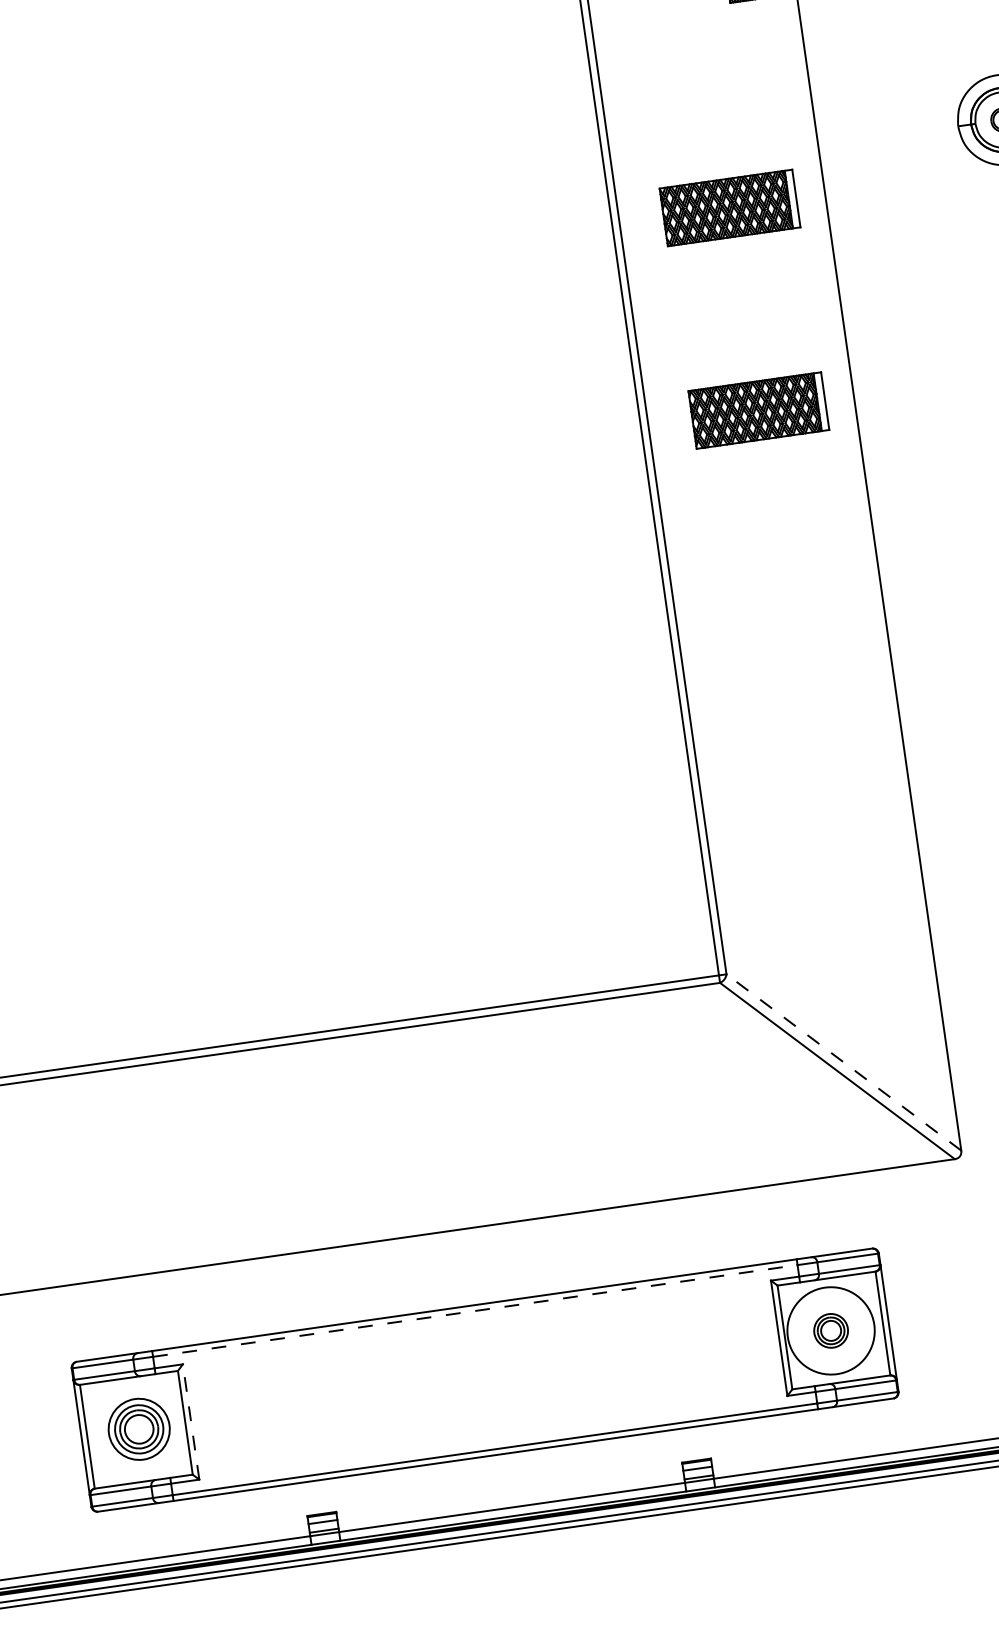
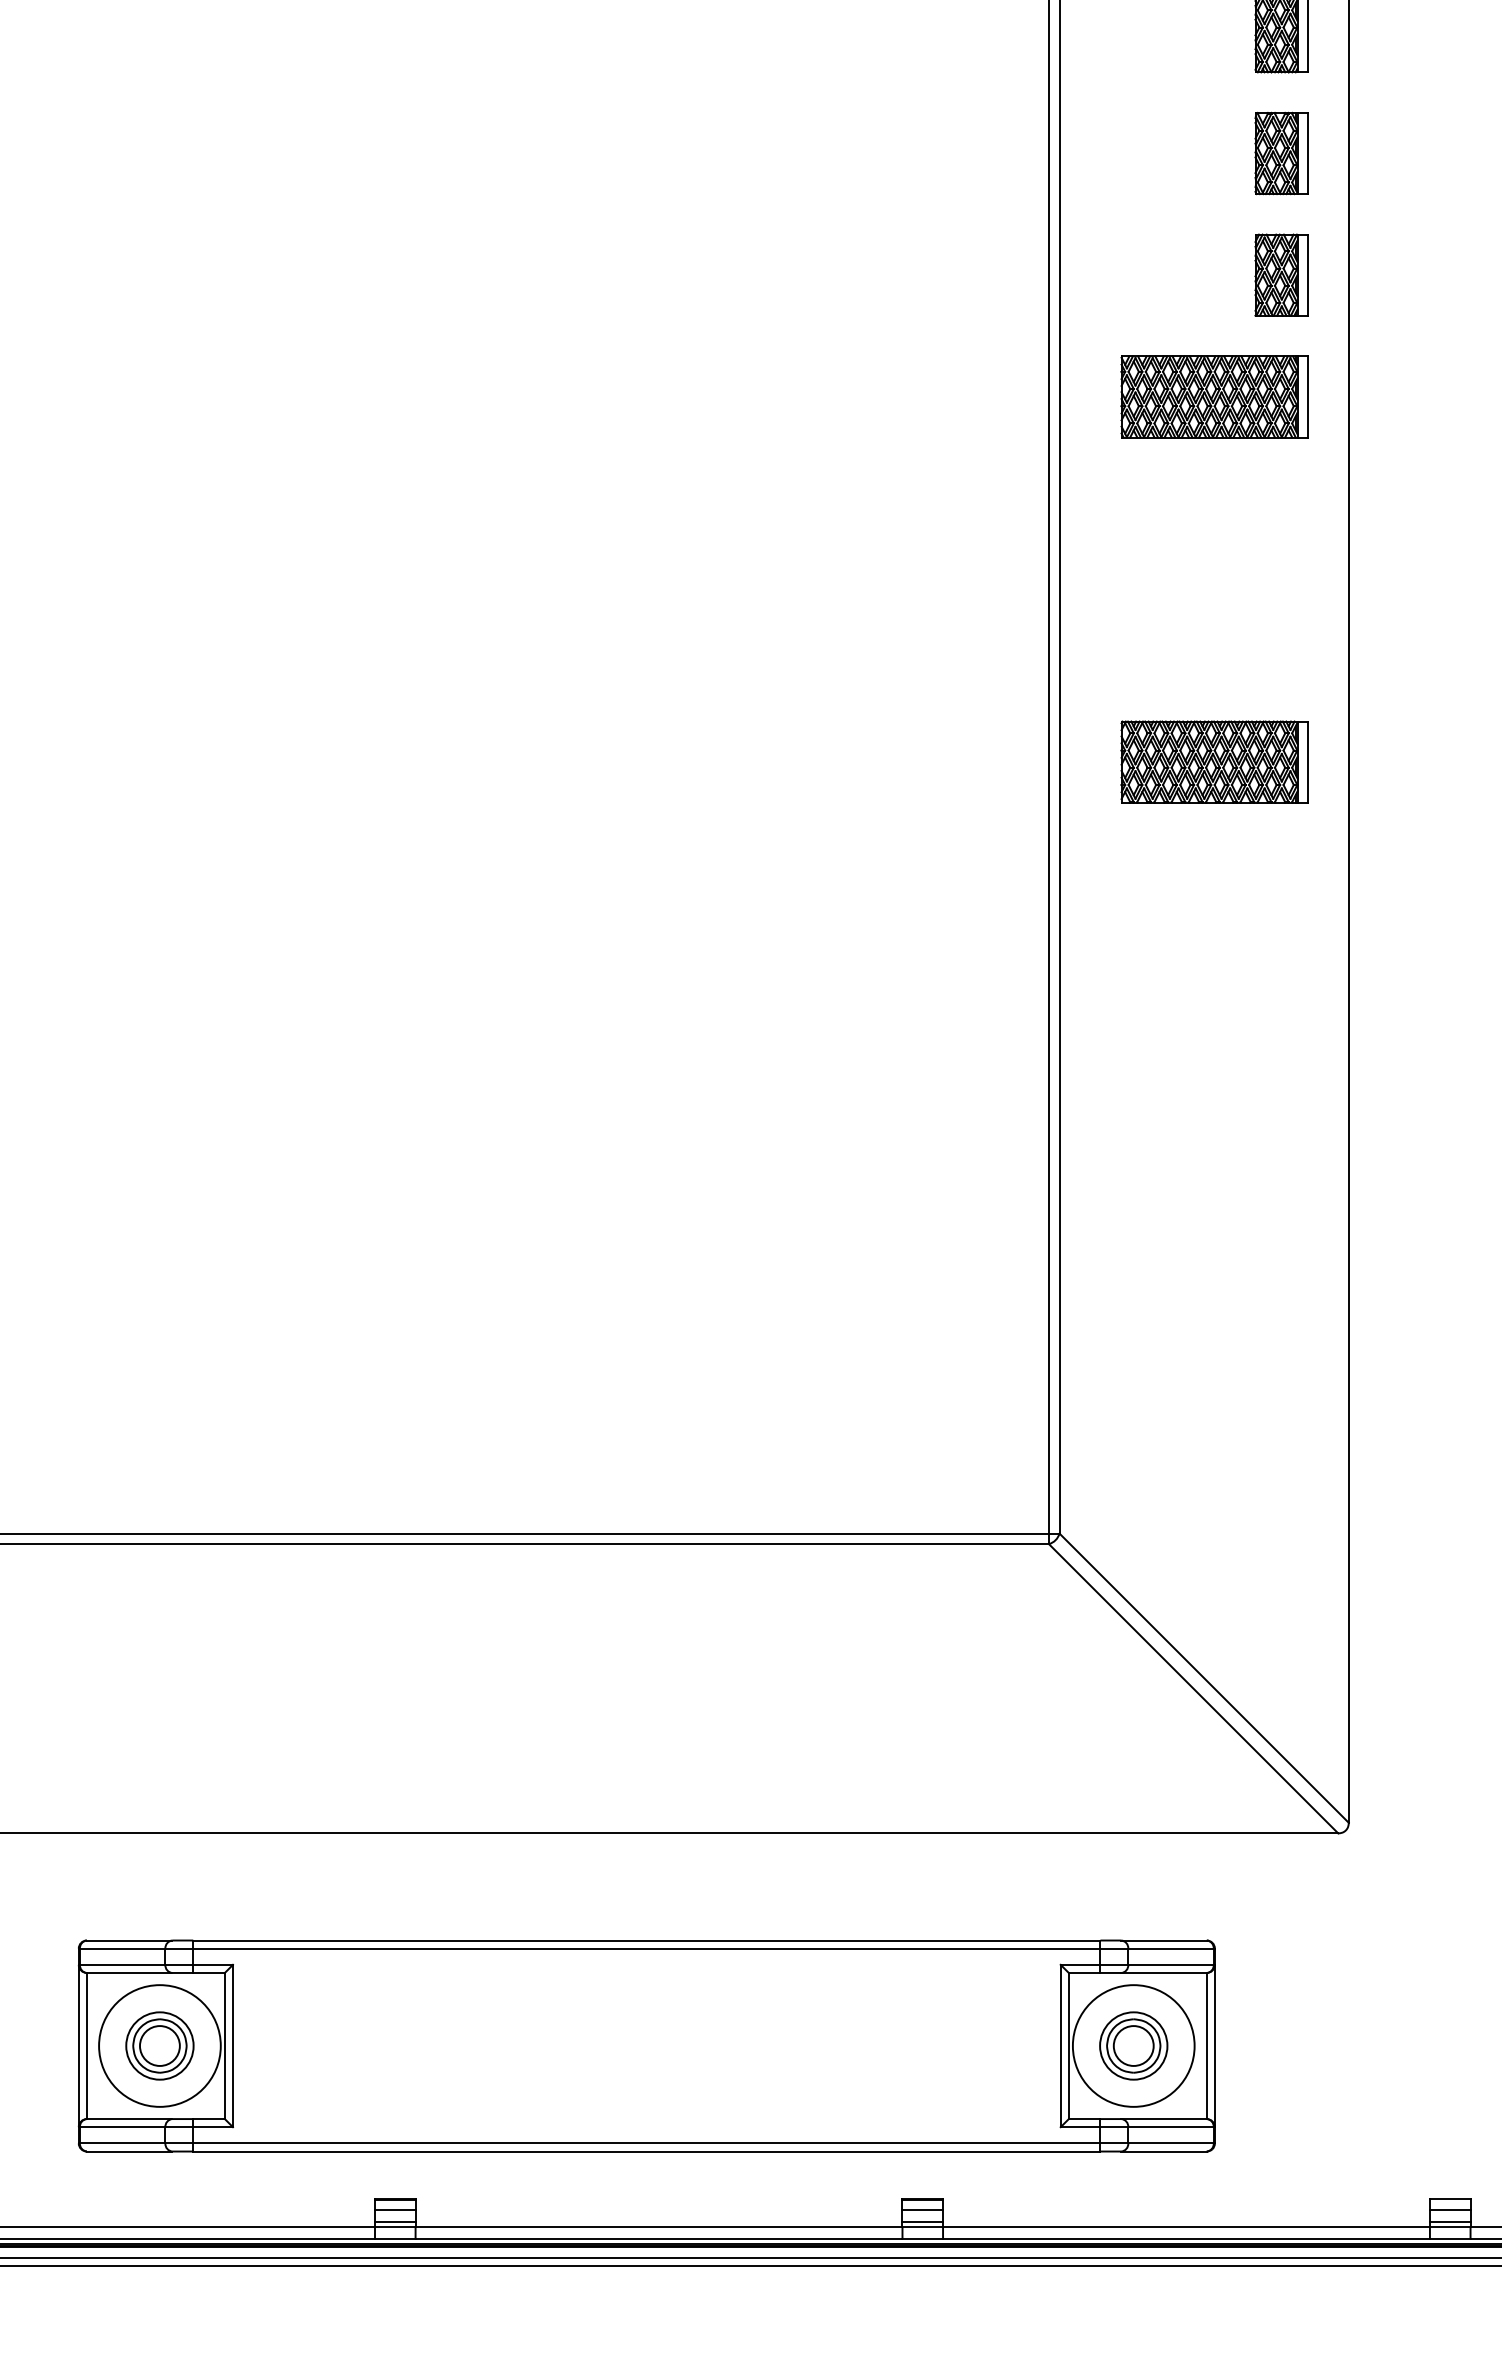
part: (756, 57) -> (1281, 274), added
part: (729, 207) -> (1214, 396), moved
line: (844, 1062) -> (1204, 1678), dashed -> solid
line: (475, 1310) -> (646, 1948), dashed -> solid
part: (830, 1330) -> (1133, 2045), size x1.43
line: (190, 1421) -> (232, 2045), dashed -> solid
circle: (138, 1429) -> (159, 2045), size x1.43

